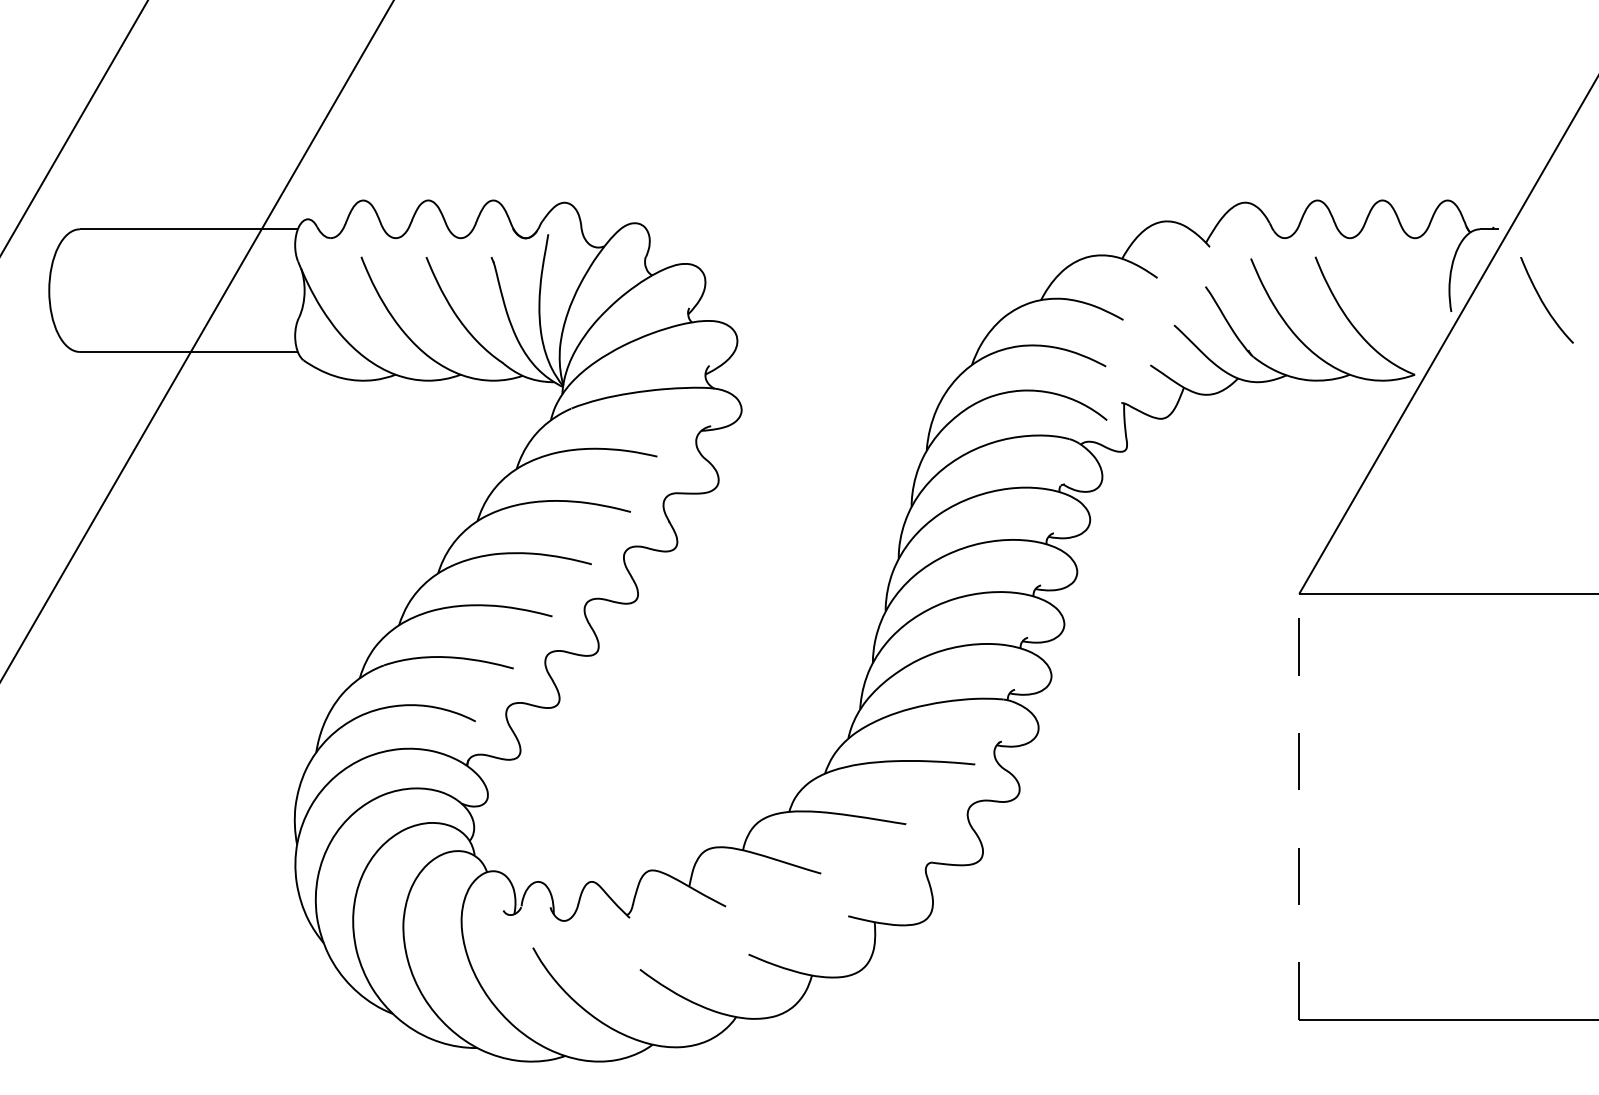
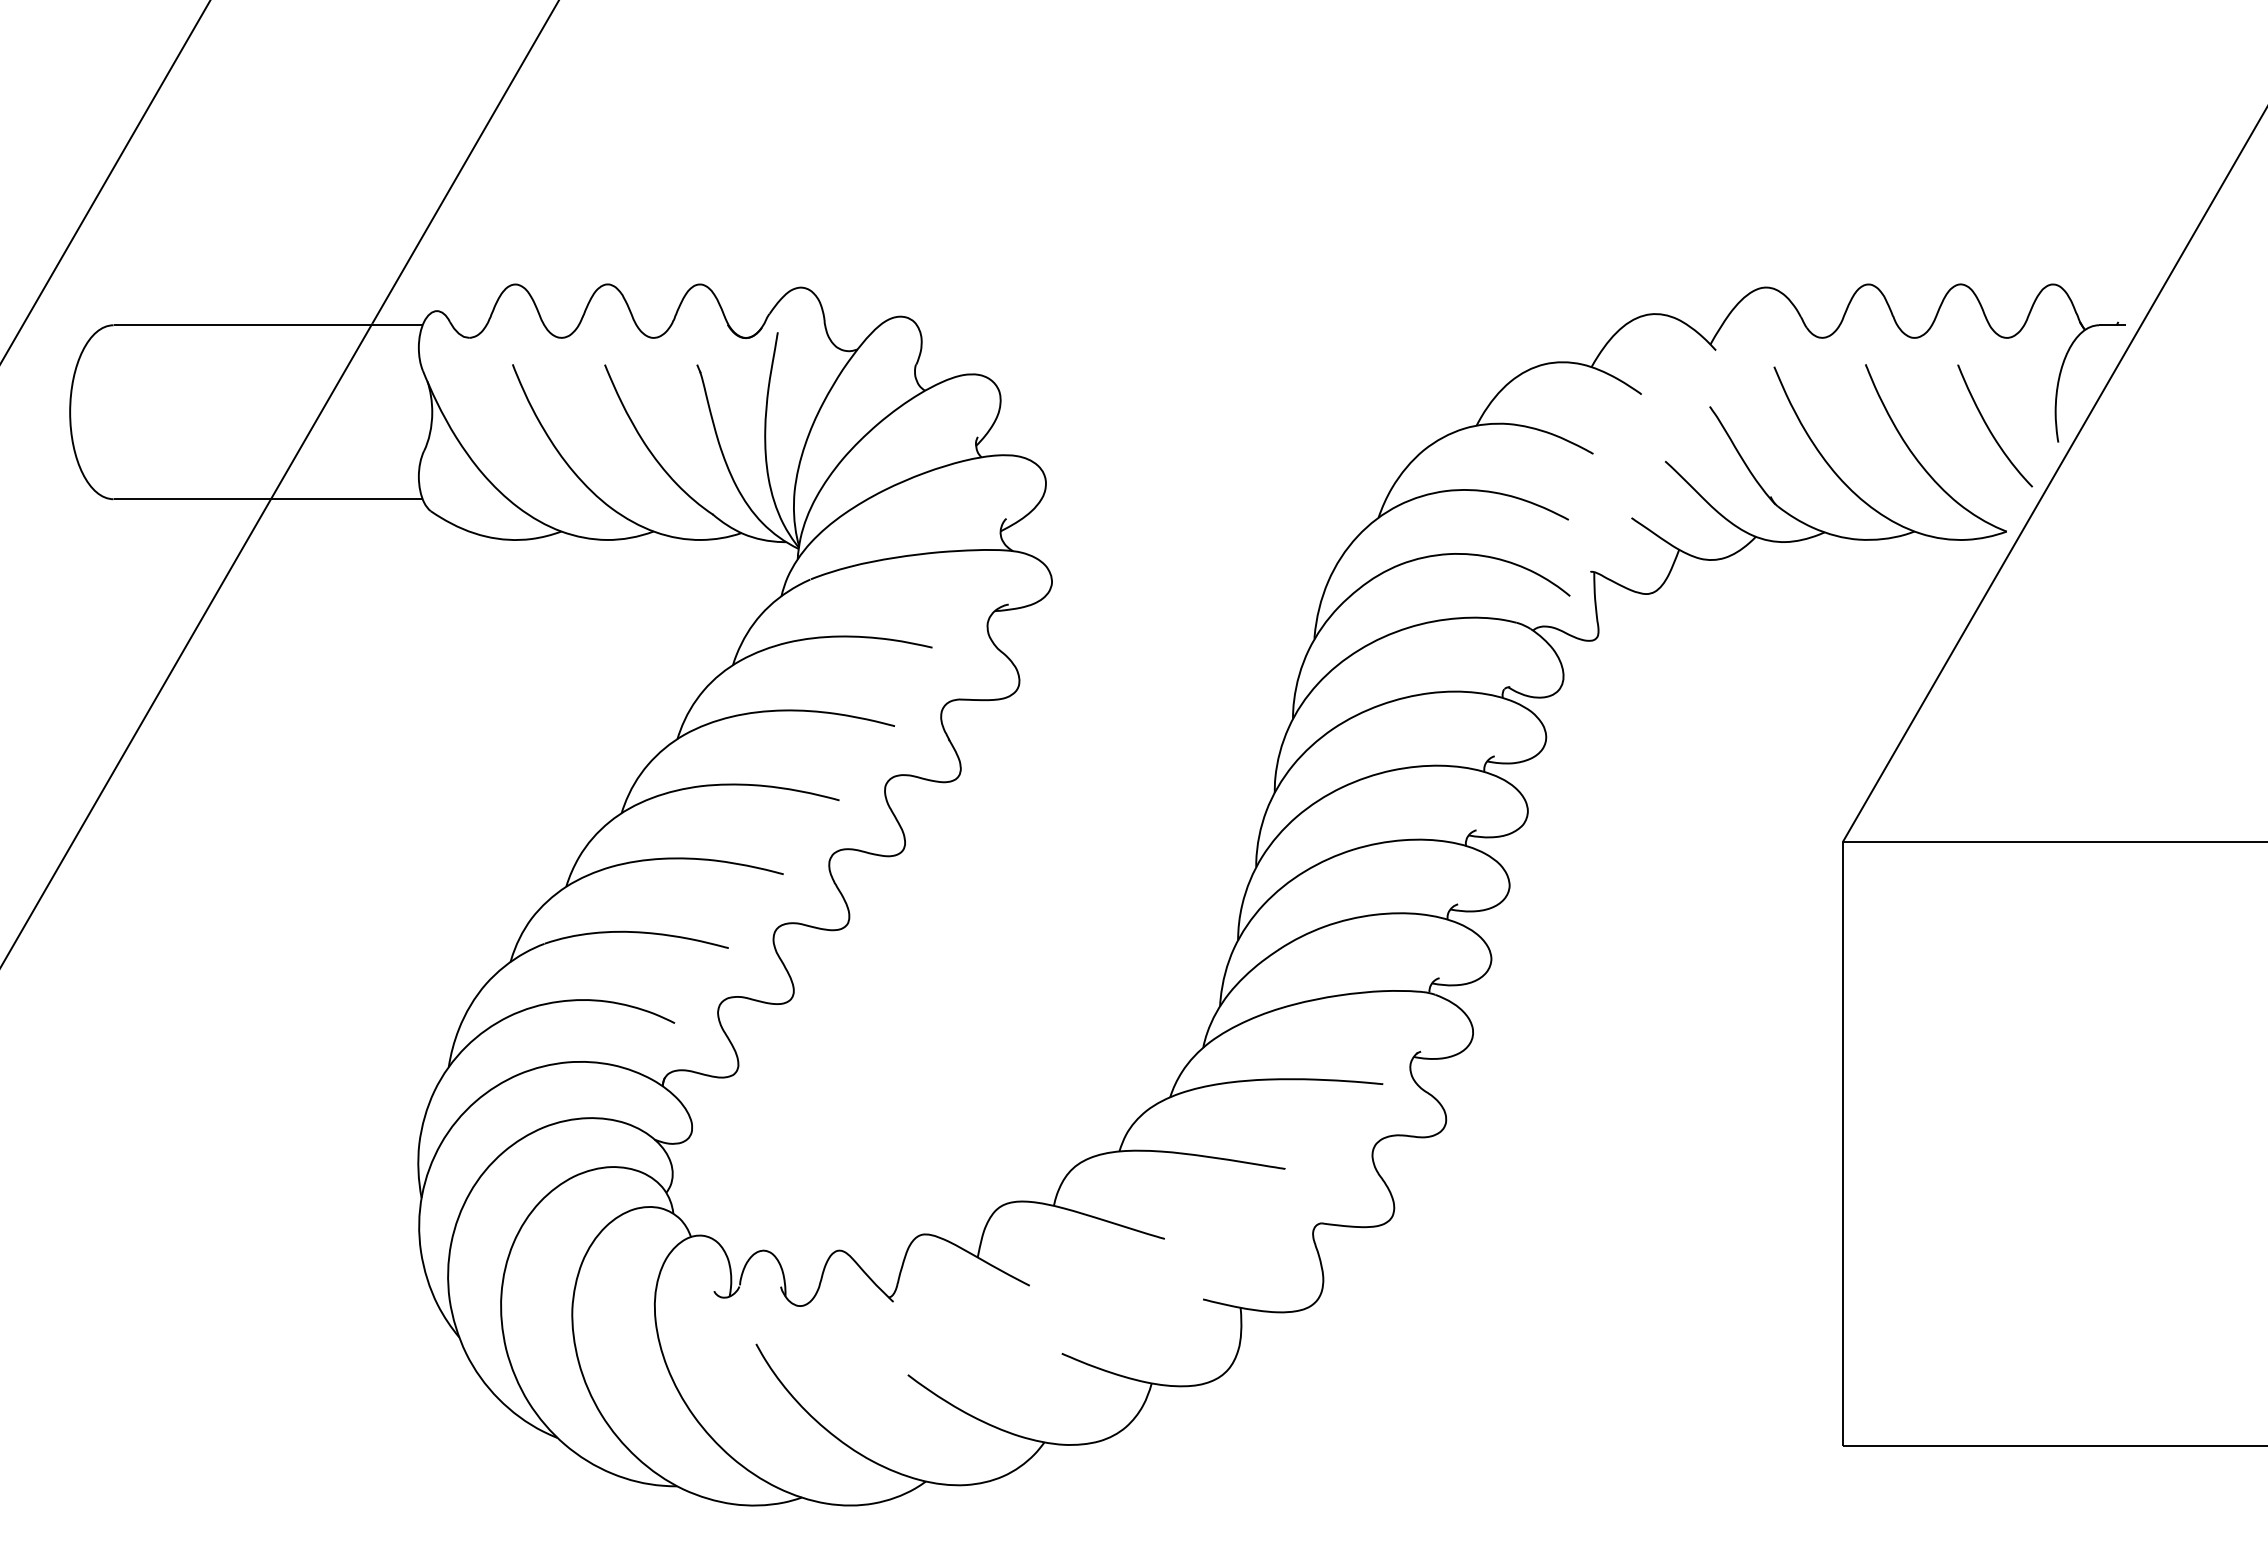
curve: (1543, 301) -> (1989, 427), moved
line: (1299, 807) -> (1842, 1144), dashed -> solid

